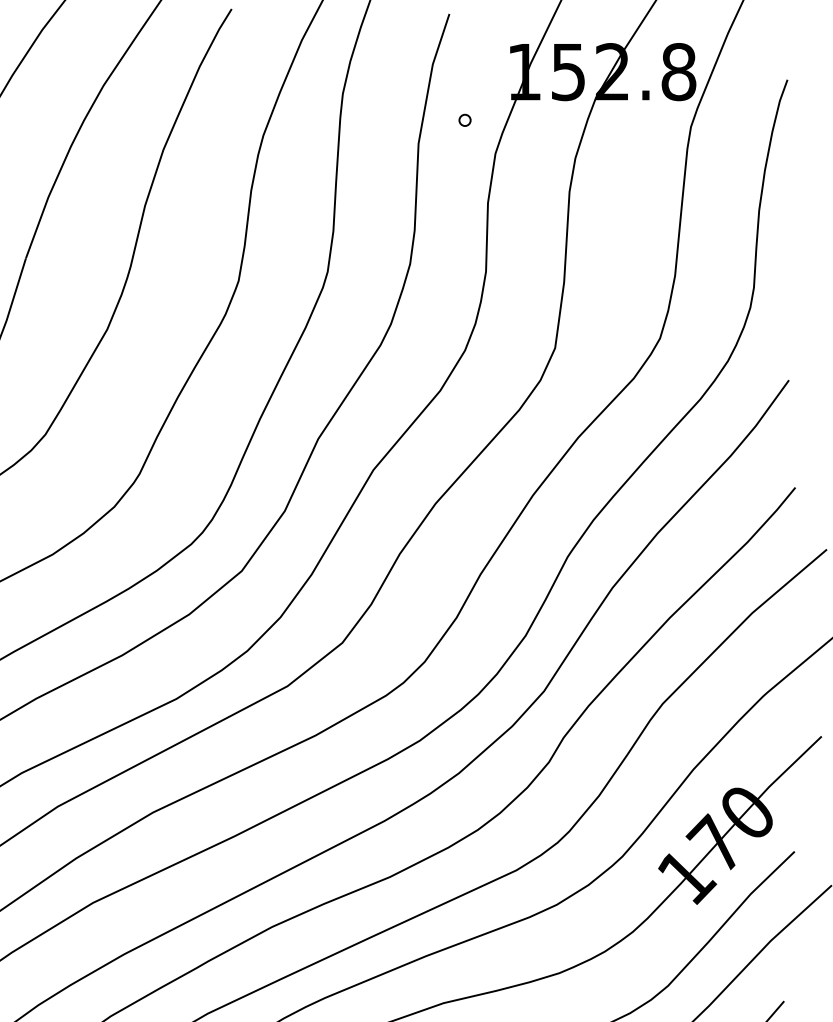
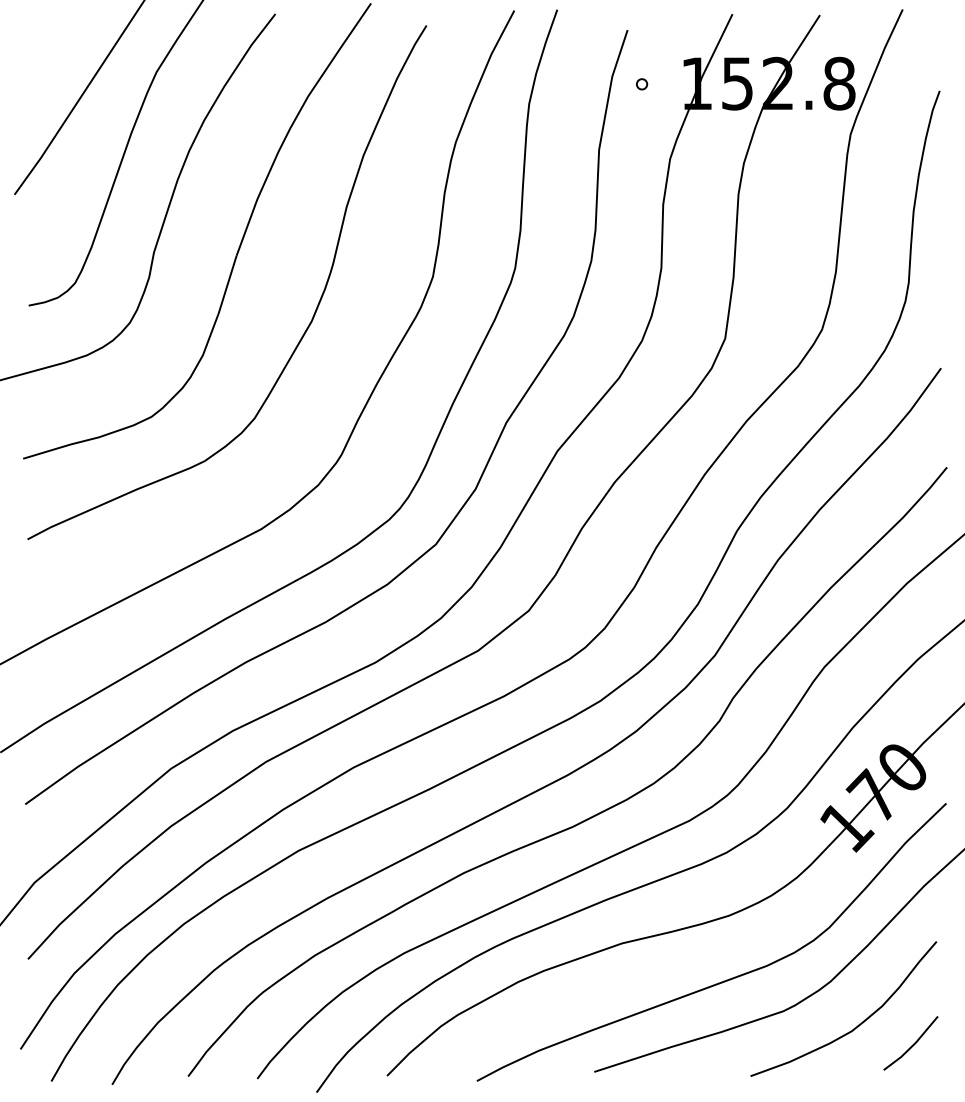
part: (465, 120) -> (642, 84), moved

